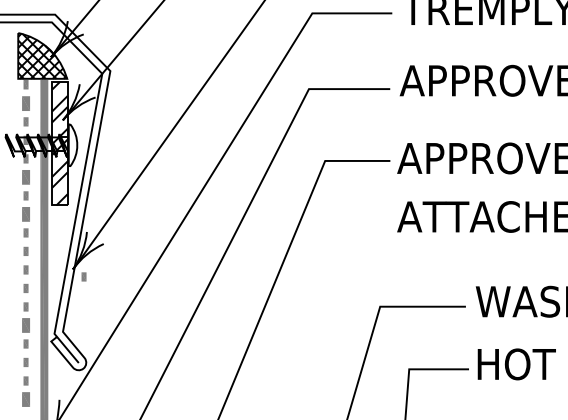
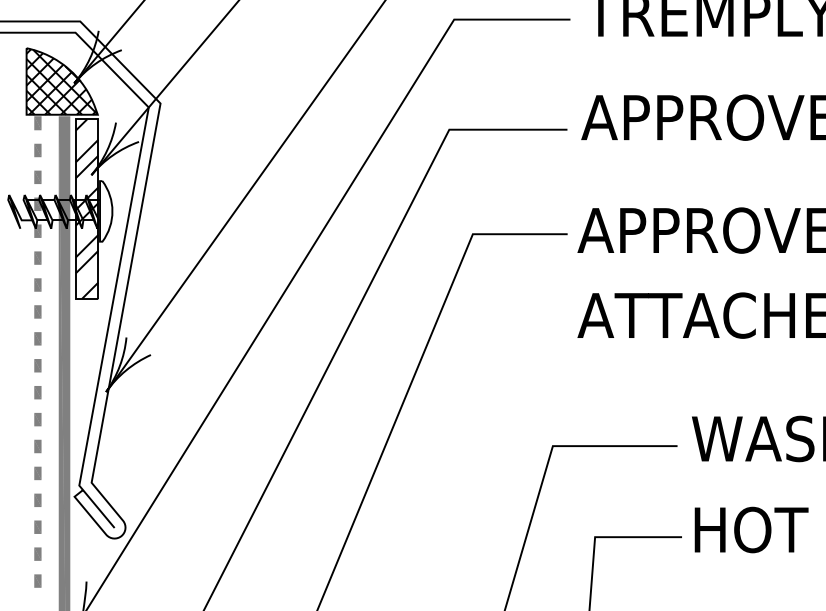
part: (25, 102) -> (37, 149), size x0.62
part: (25, 177) -> (37, 258), size x0.62
part: (25, 214) -> (37, 312), size x0.62
part: (83, 276) -> (121, 402), removed
part: (25, 325) -> (37, 473), size x0.62
part: (25, 399) -> (37, 581), size x0.62

